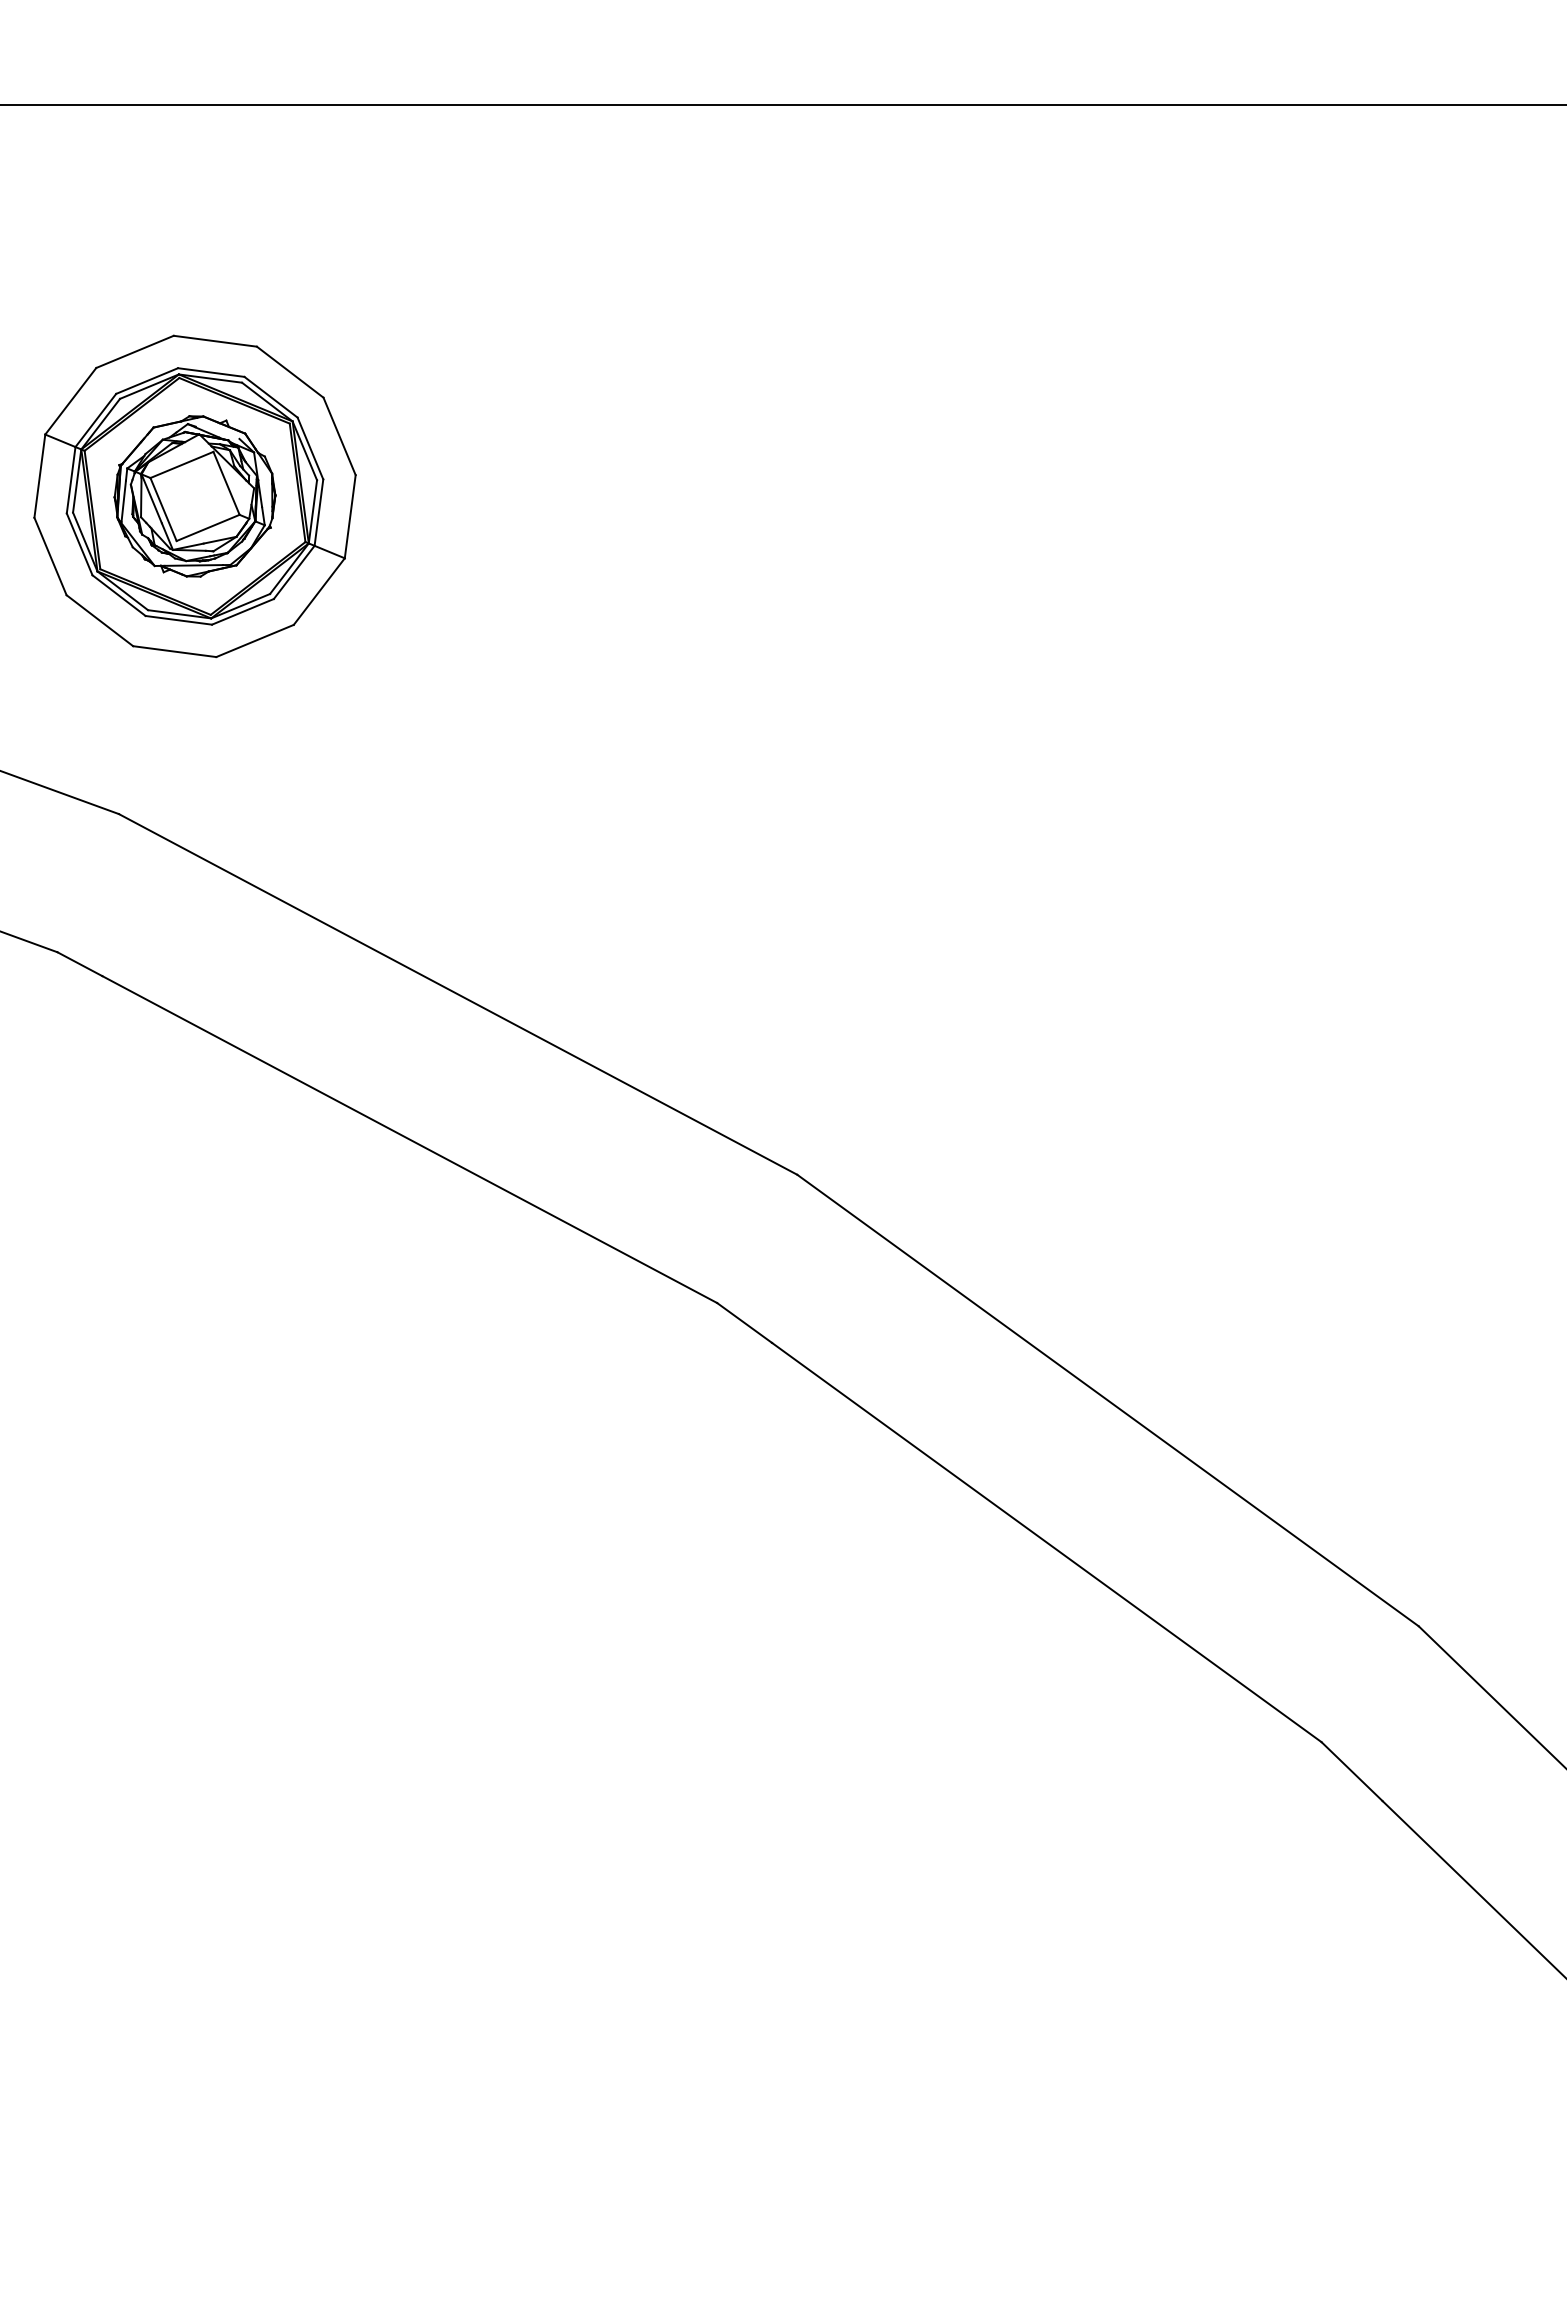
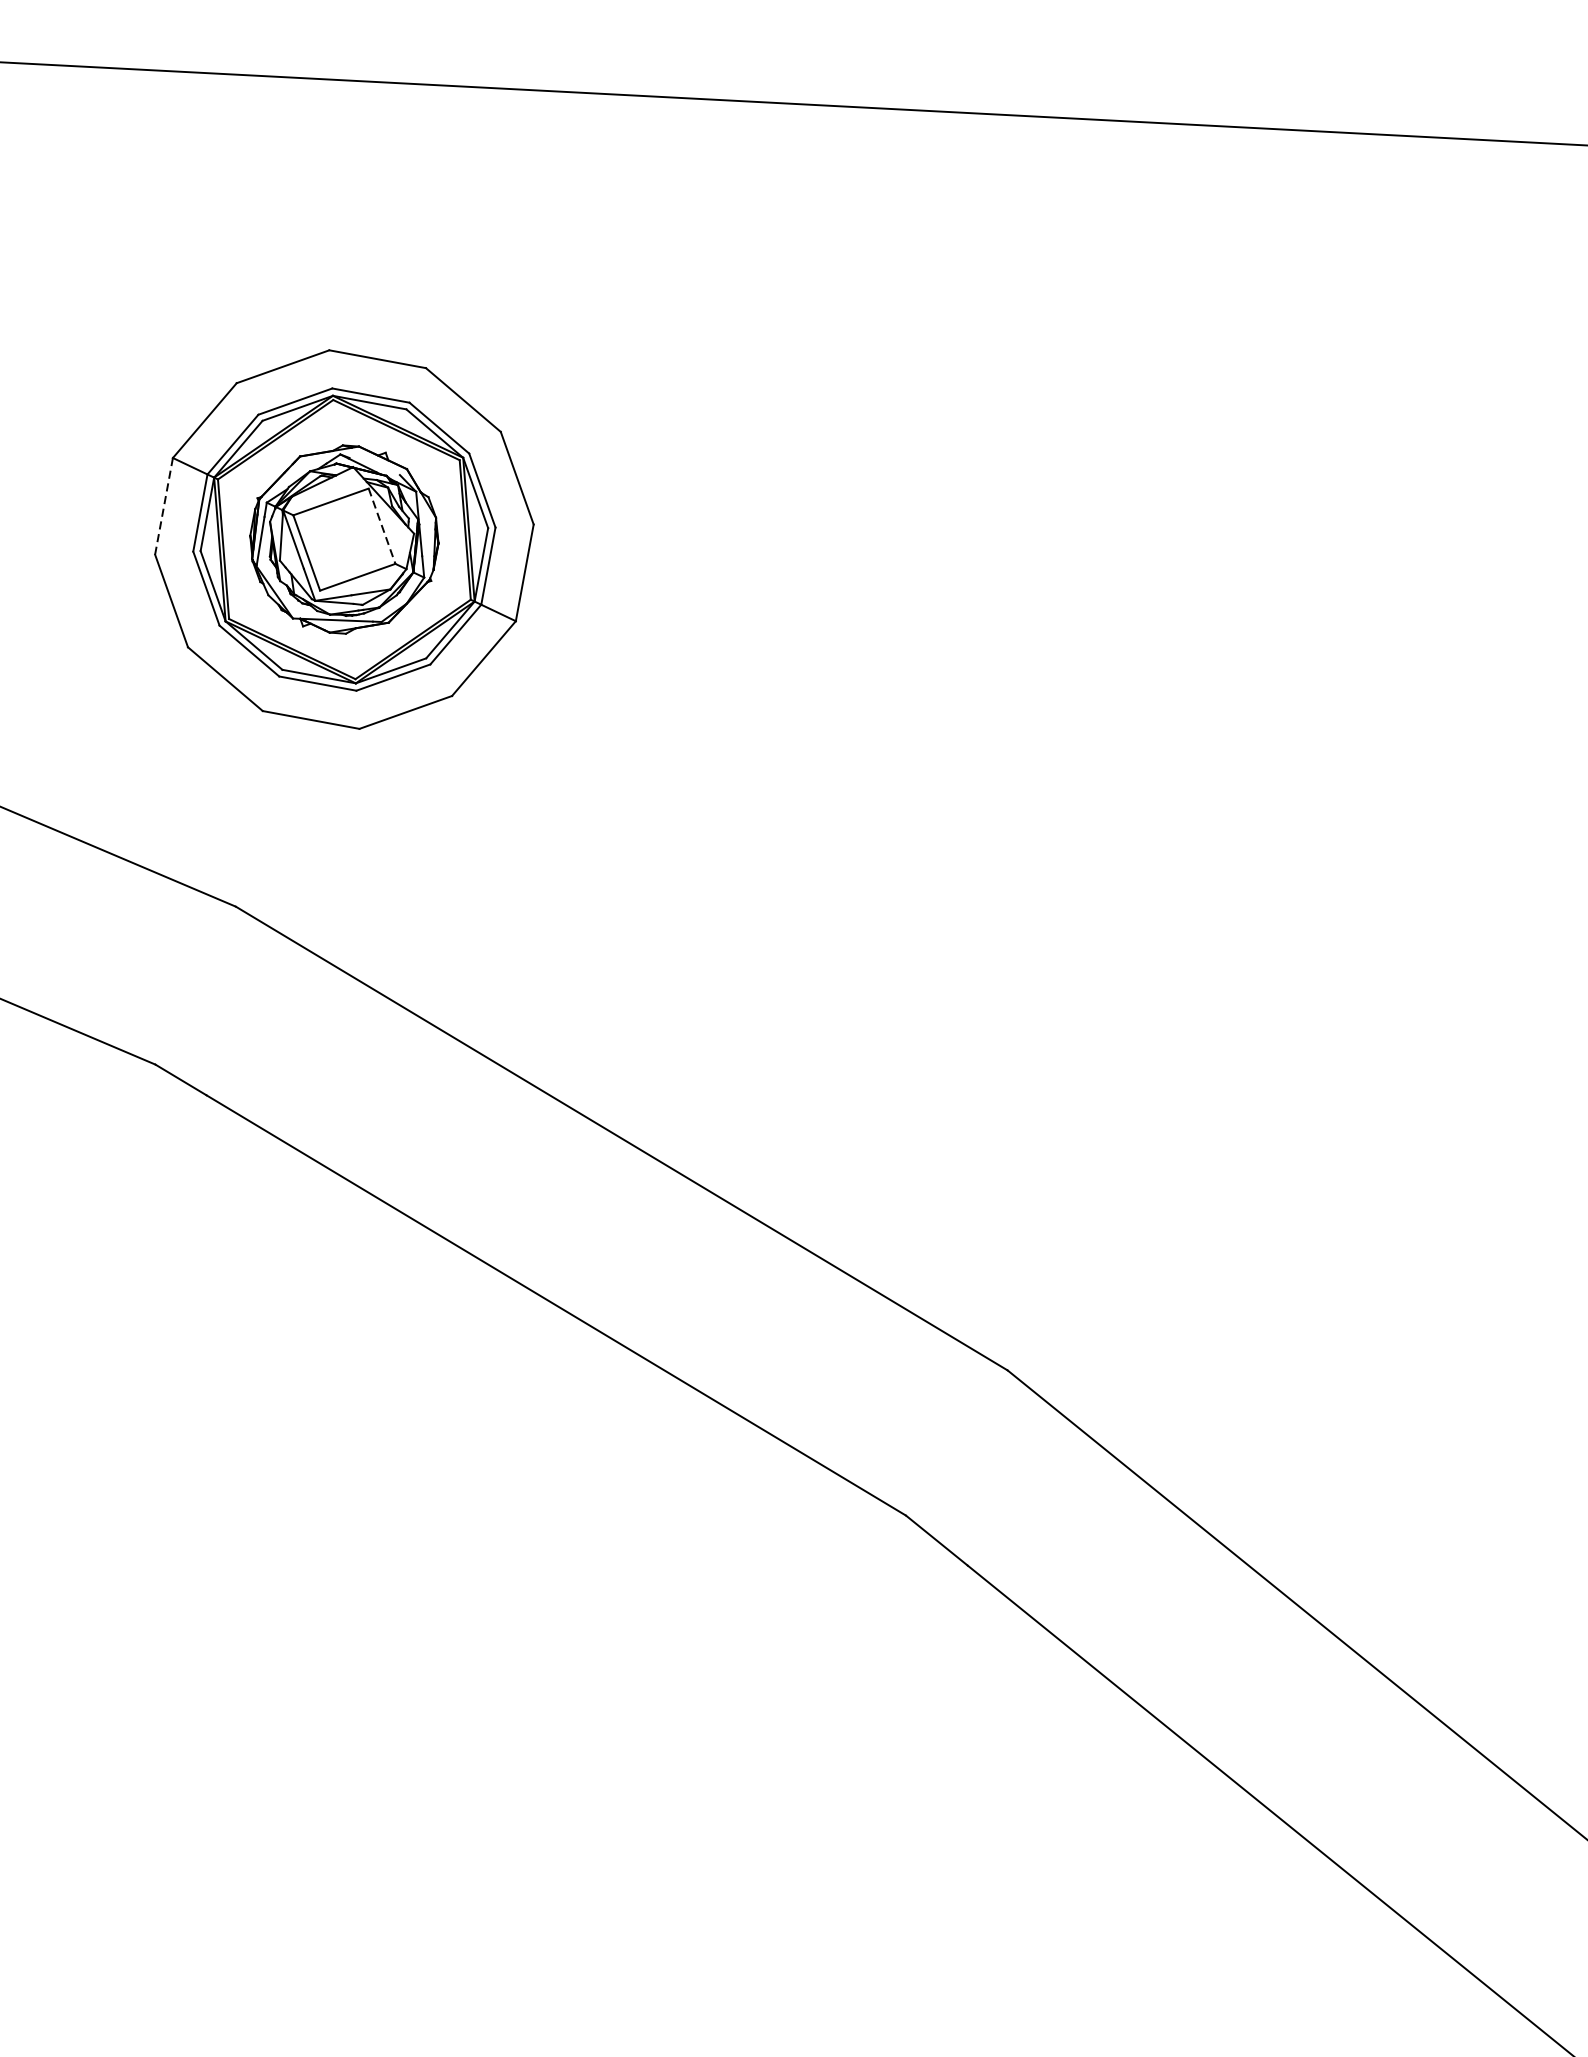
line: (39, 476) -> (163, 506), solid -> dashed
line: (226, 483) -> (381, 526), solid -> dashed

